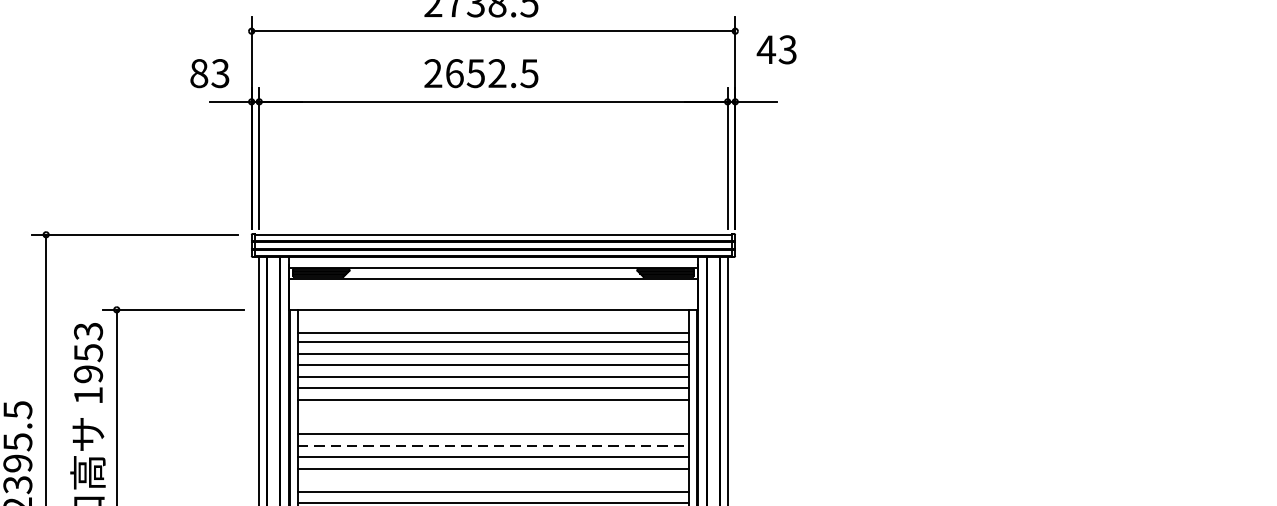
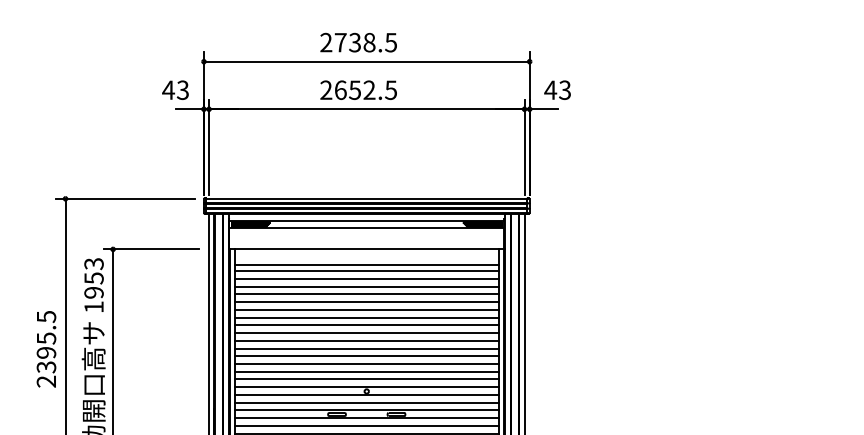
text: (776, 48) -> (557, 89), moved
text: (199, 72) -> (168, 89), 83 -> 43
line: (492, 410) -> (366, 317), added
line: (492, 422) -> (366, 325), added
line: (492, 445) -> (366, 340), dashed -> solid
line: (492, 480) -> (366, 364), added

